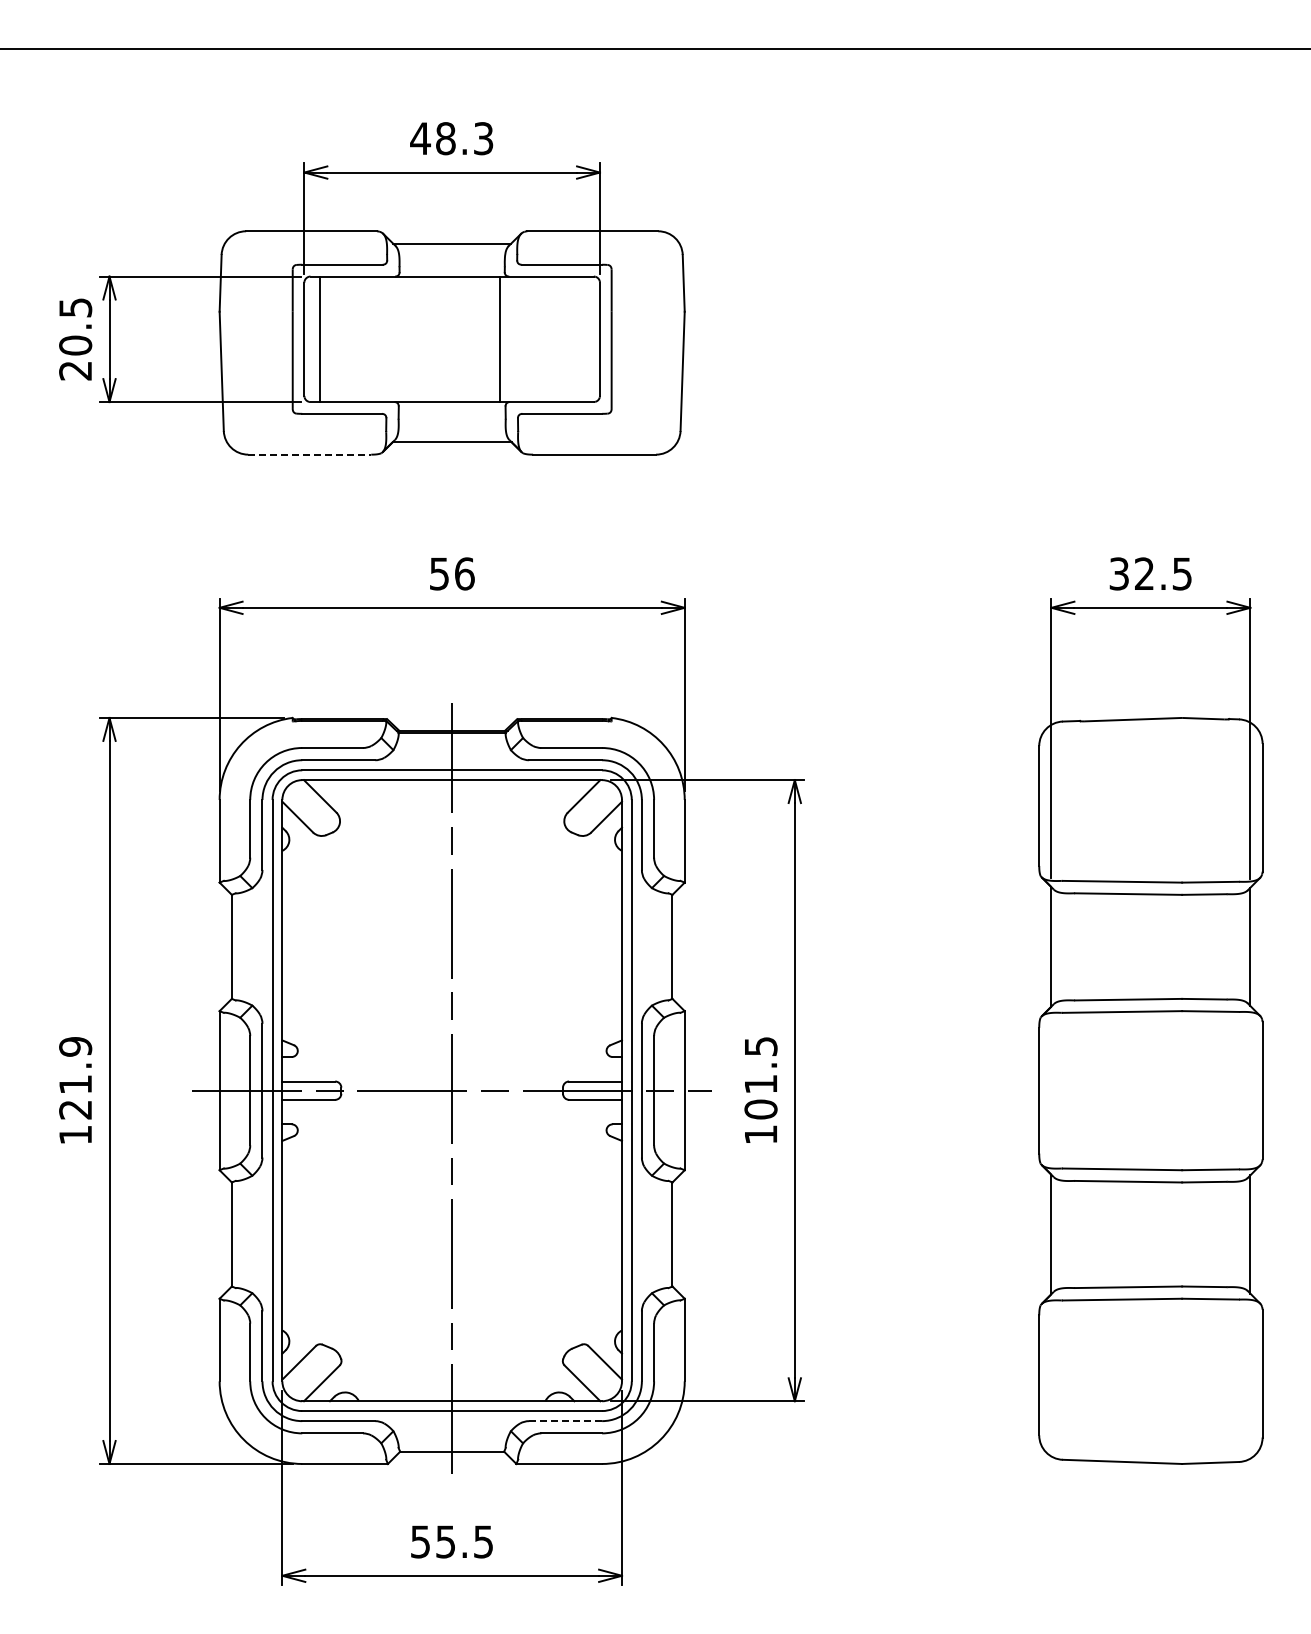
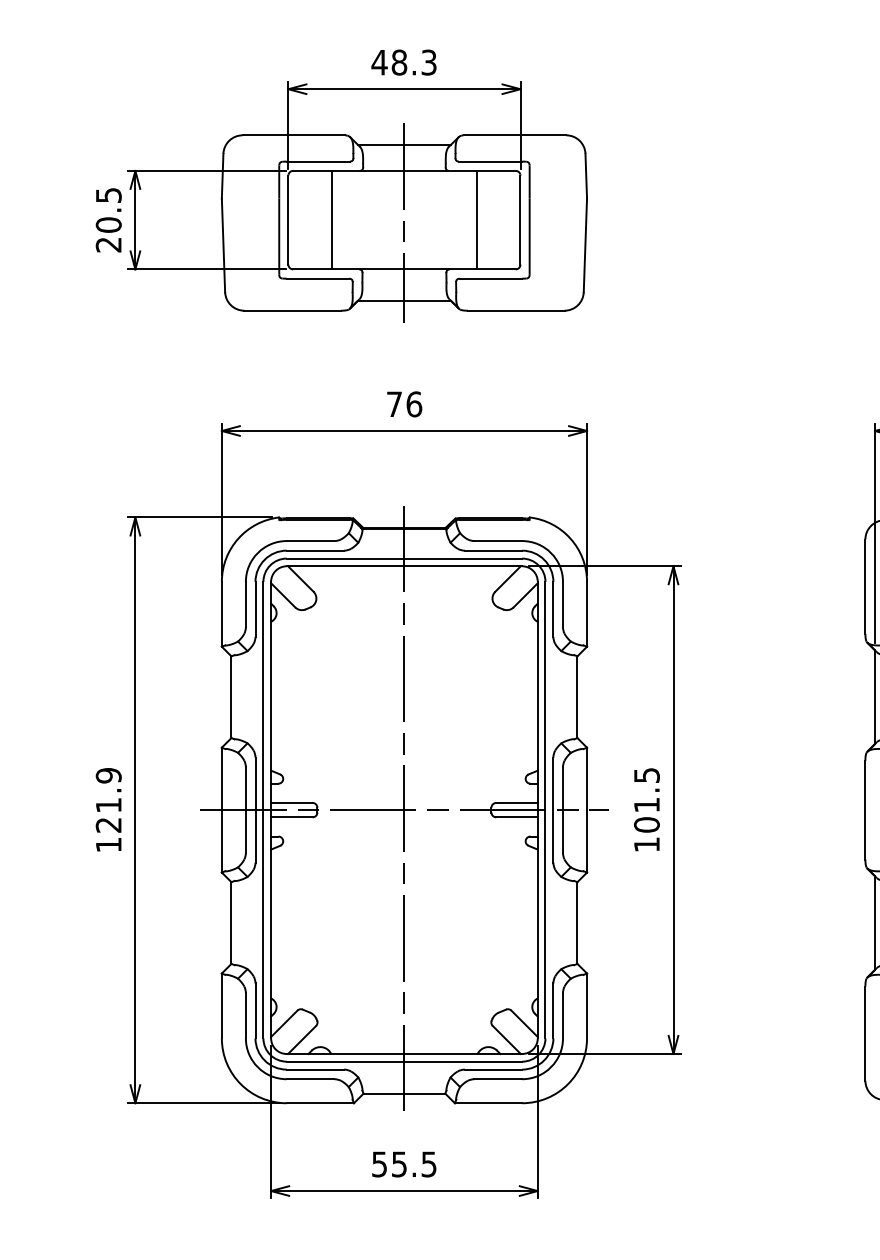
line: (320, 339) -> (332, 220), moved
line: (499, 339) -> (476, 220), moved
line: (452, 342) -> (404, 222), added
line: (310, 454) -> (293, 310), dashed -> solid
text: (439, 573) -> (394, 404), 56 -> 76
line: (566, 1421) -> (494, 1069), dashed -> solid

